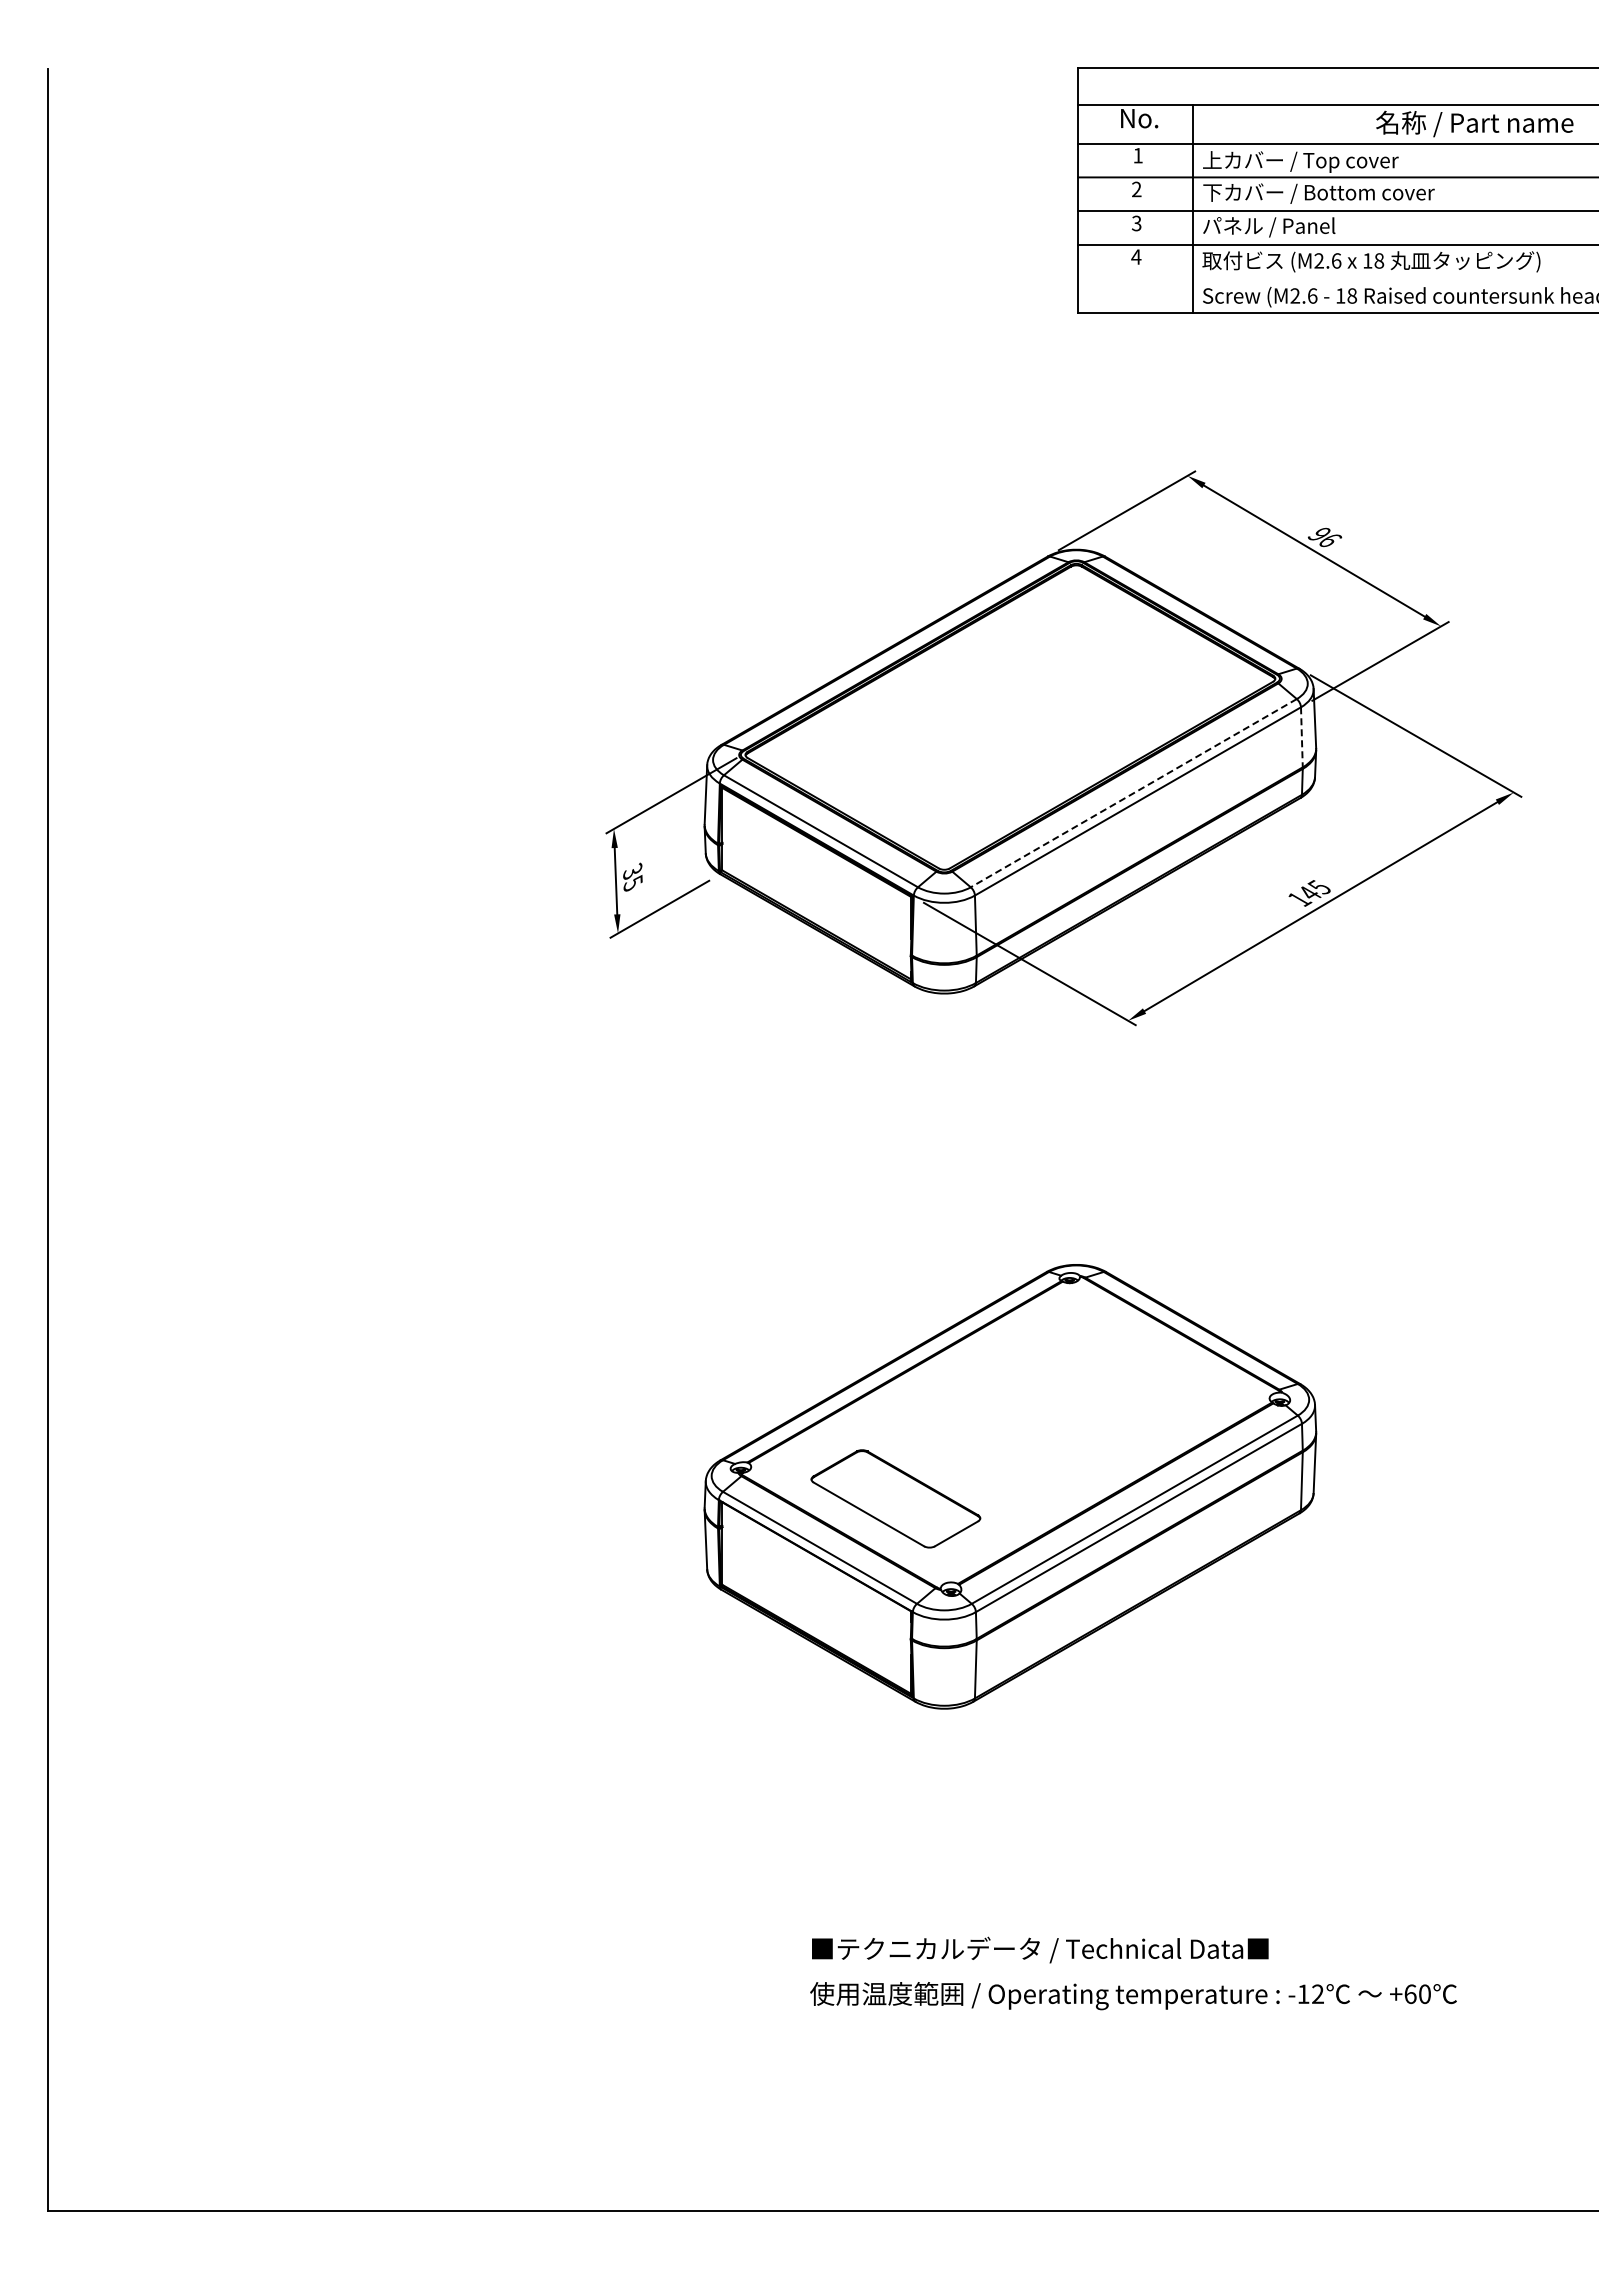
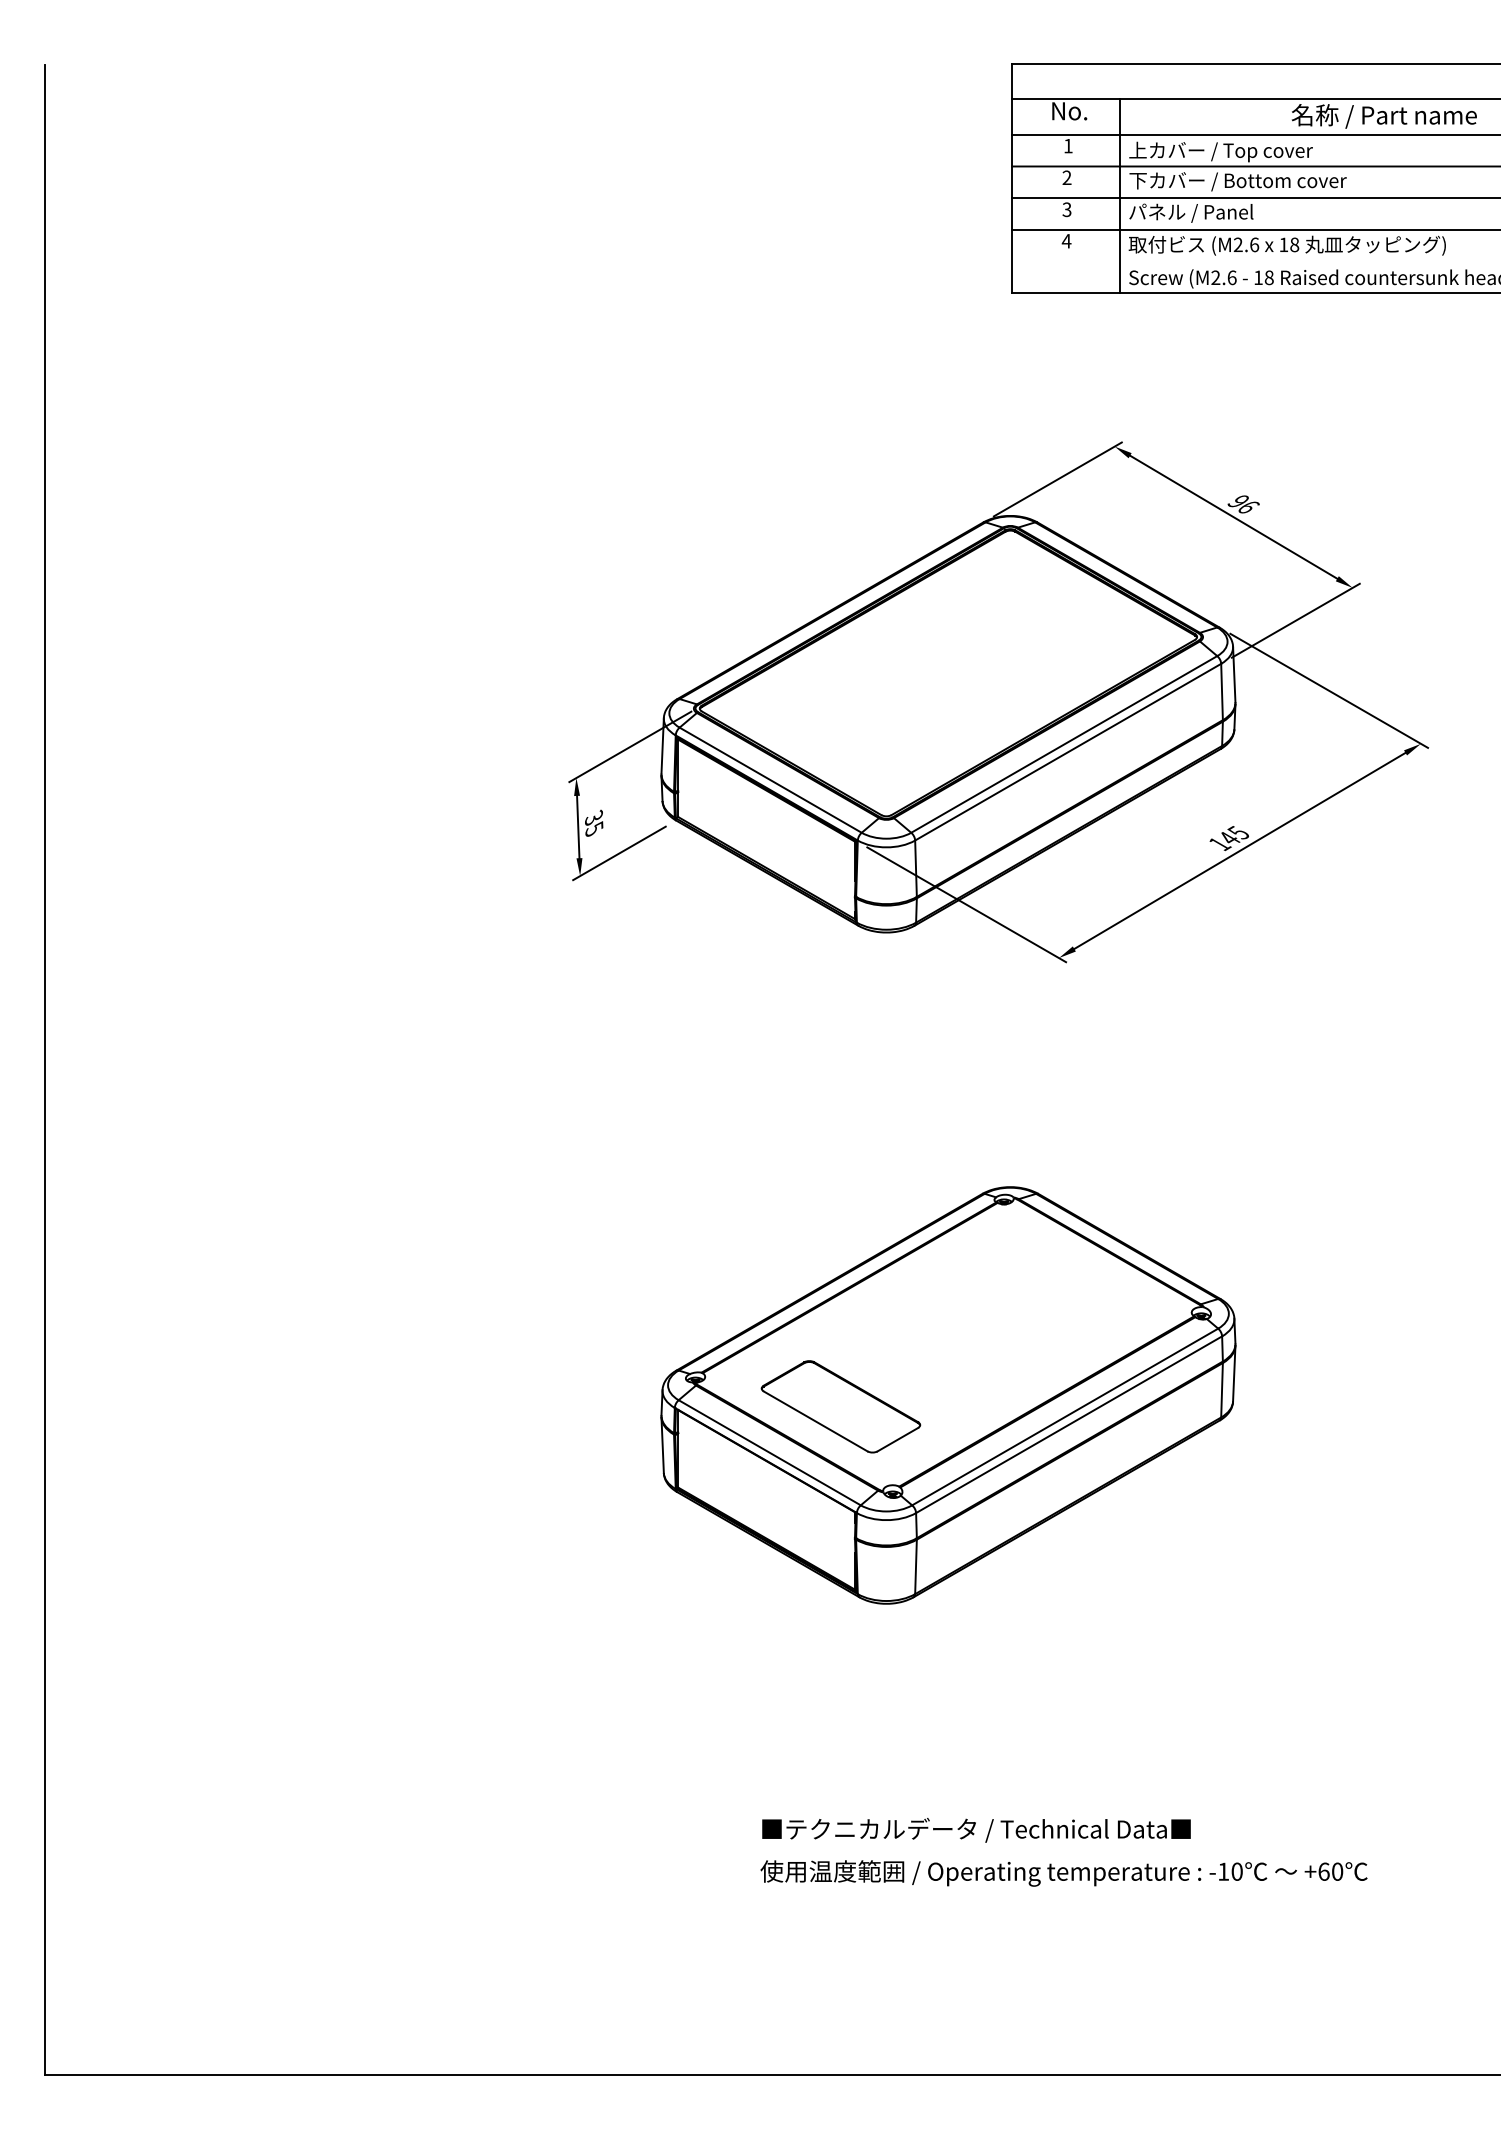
line: (1301, 737) -> (1221, 692), dashed -> solid
line: (1133, 793) -> (1063, 744), dashed -> solid
text: (1317, 1994) -> (1236, 1872), -12 -> -10

